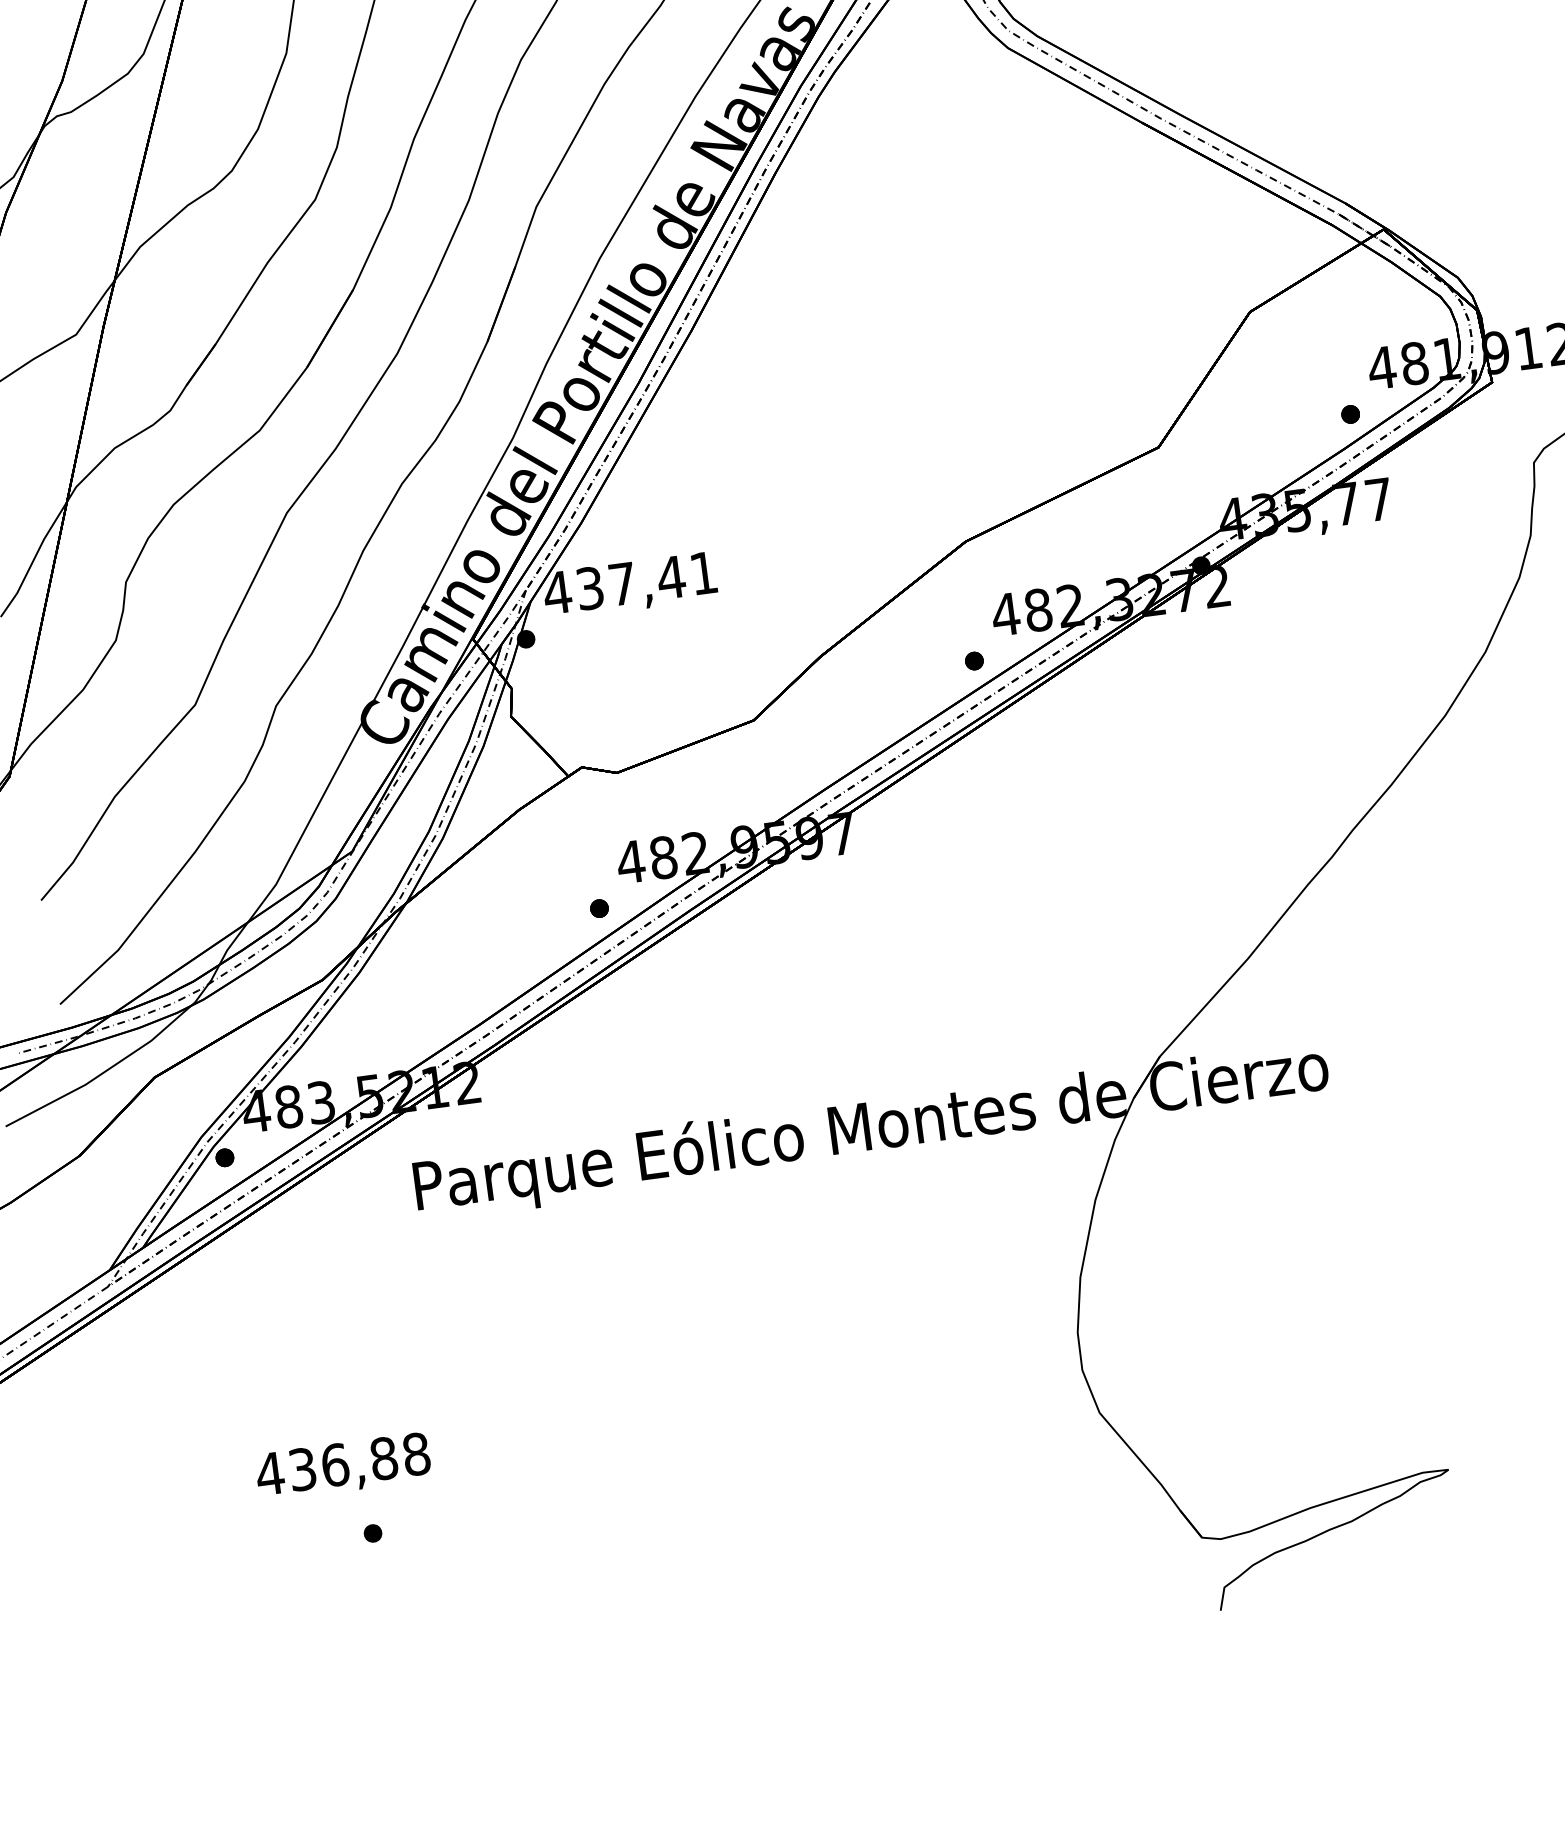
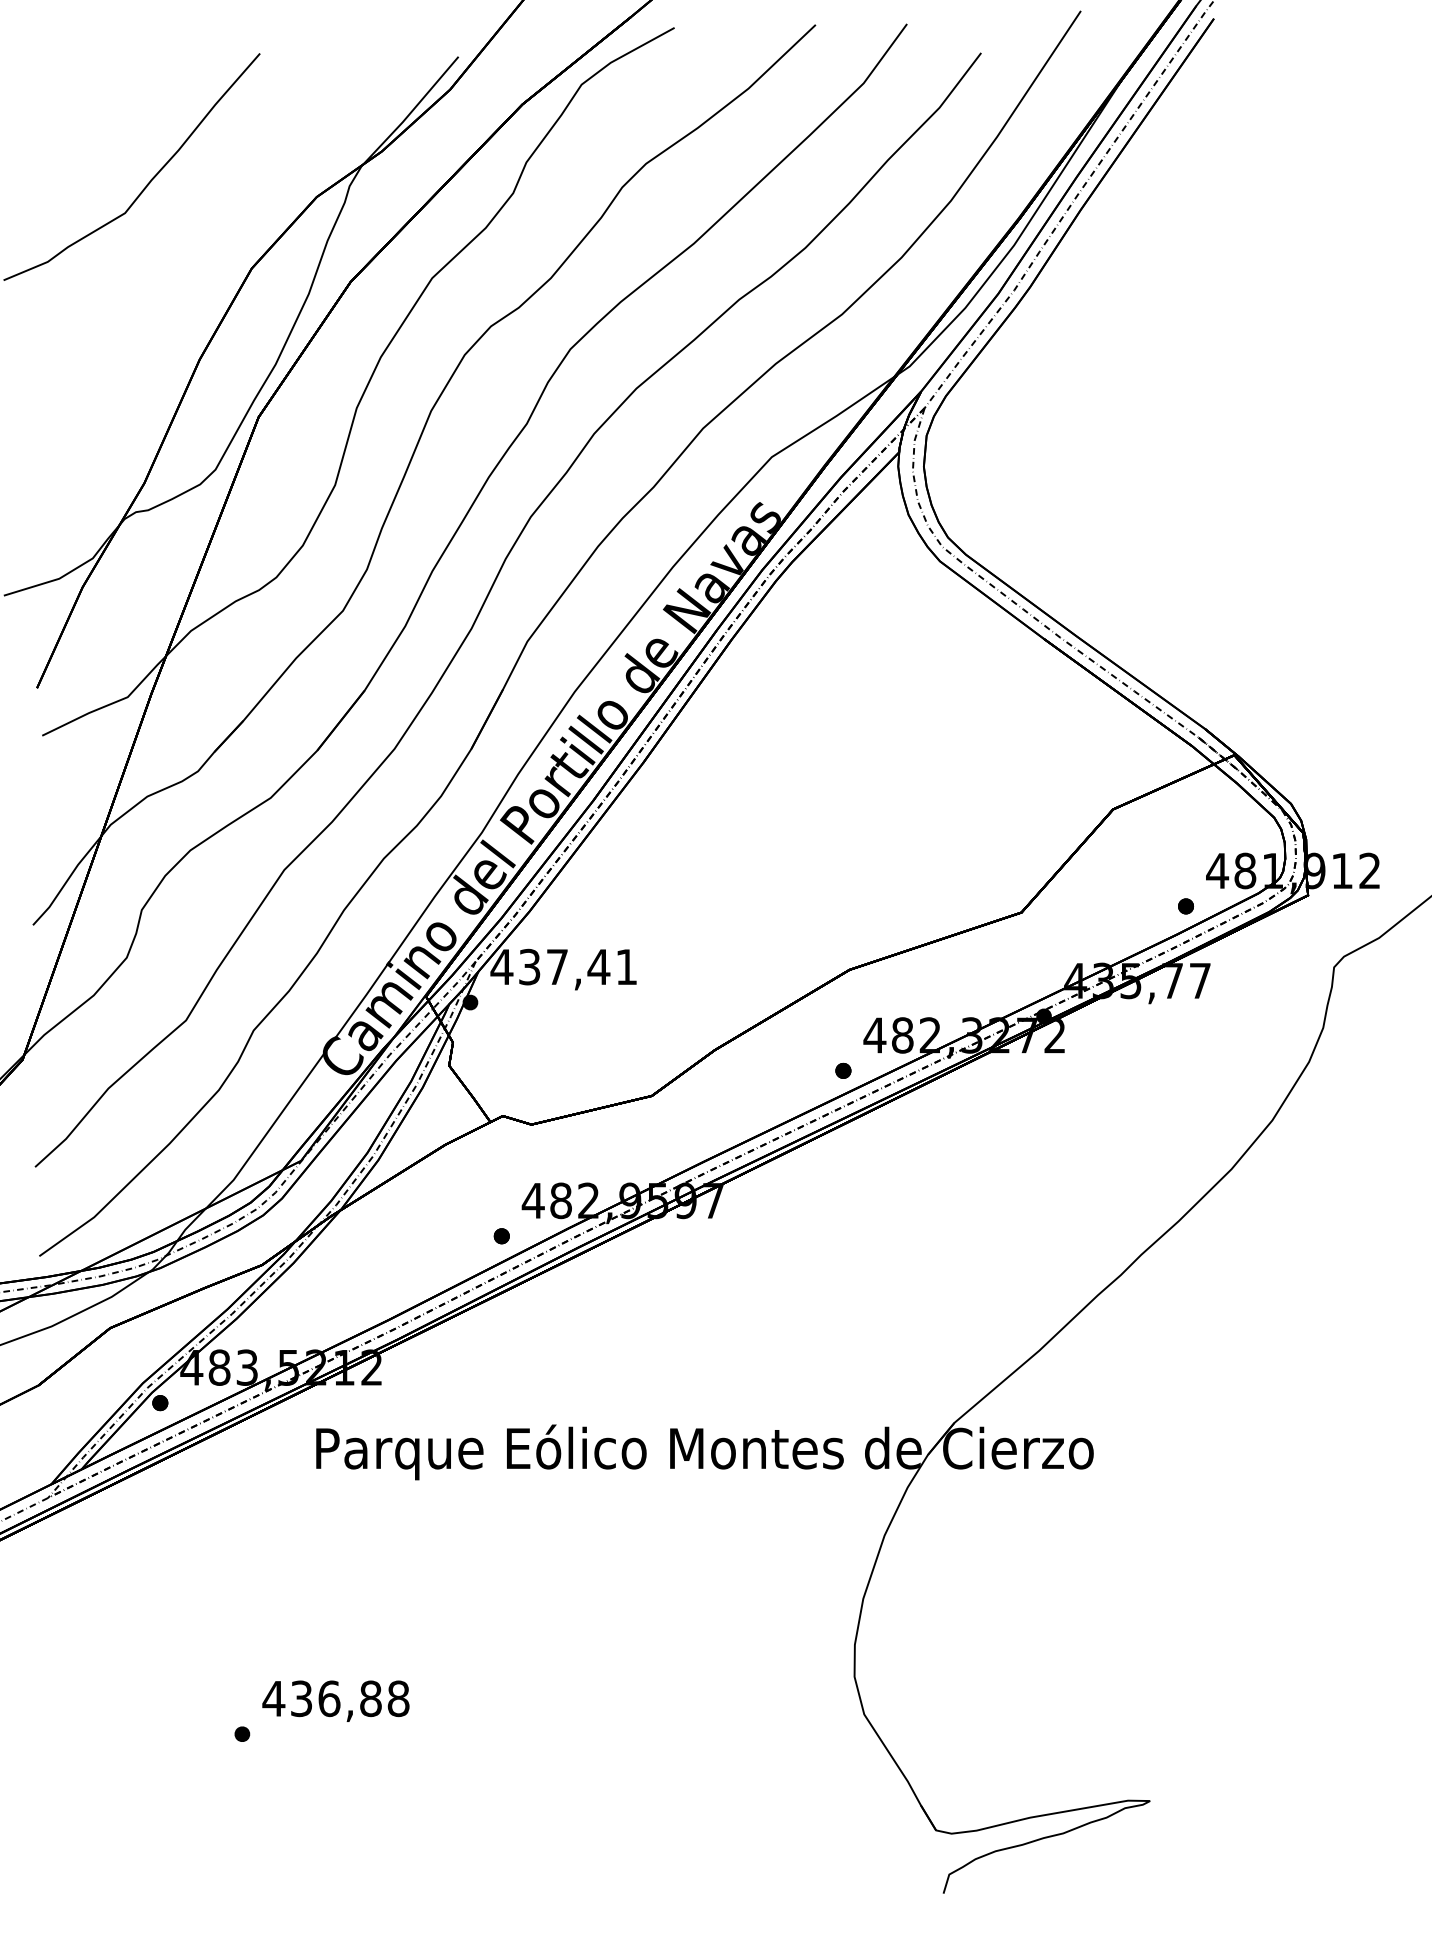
text: (342, 1466) -> (335, 1700), moved

